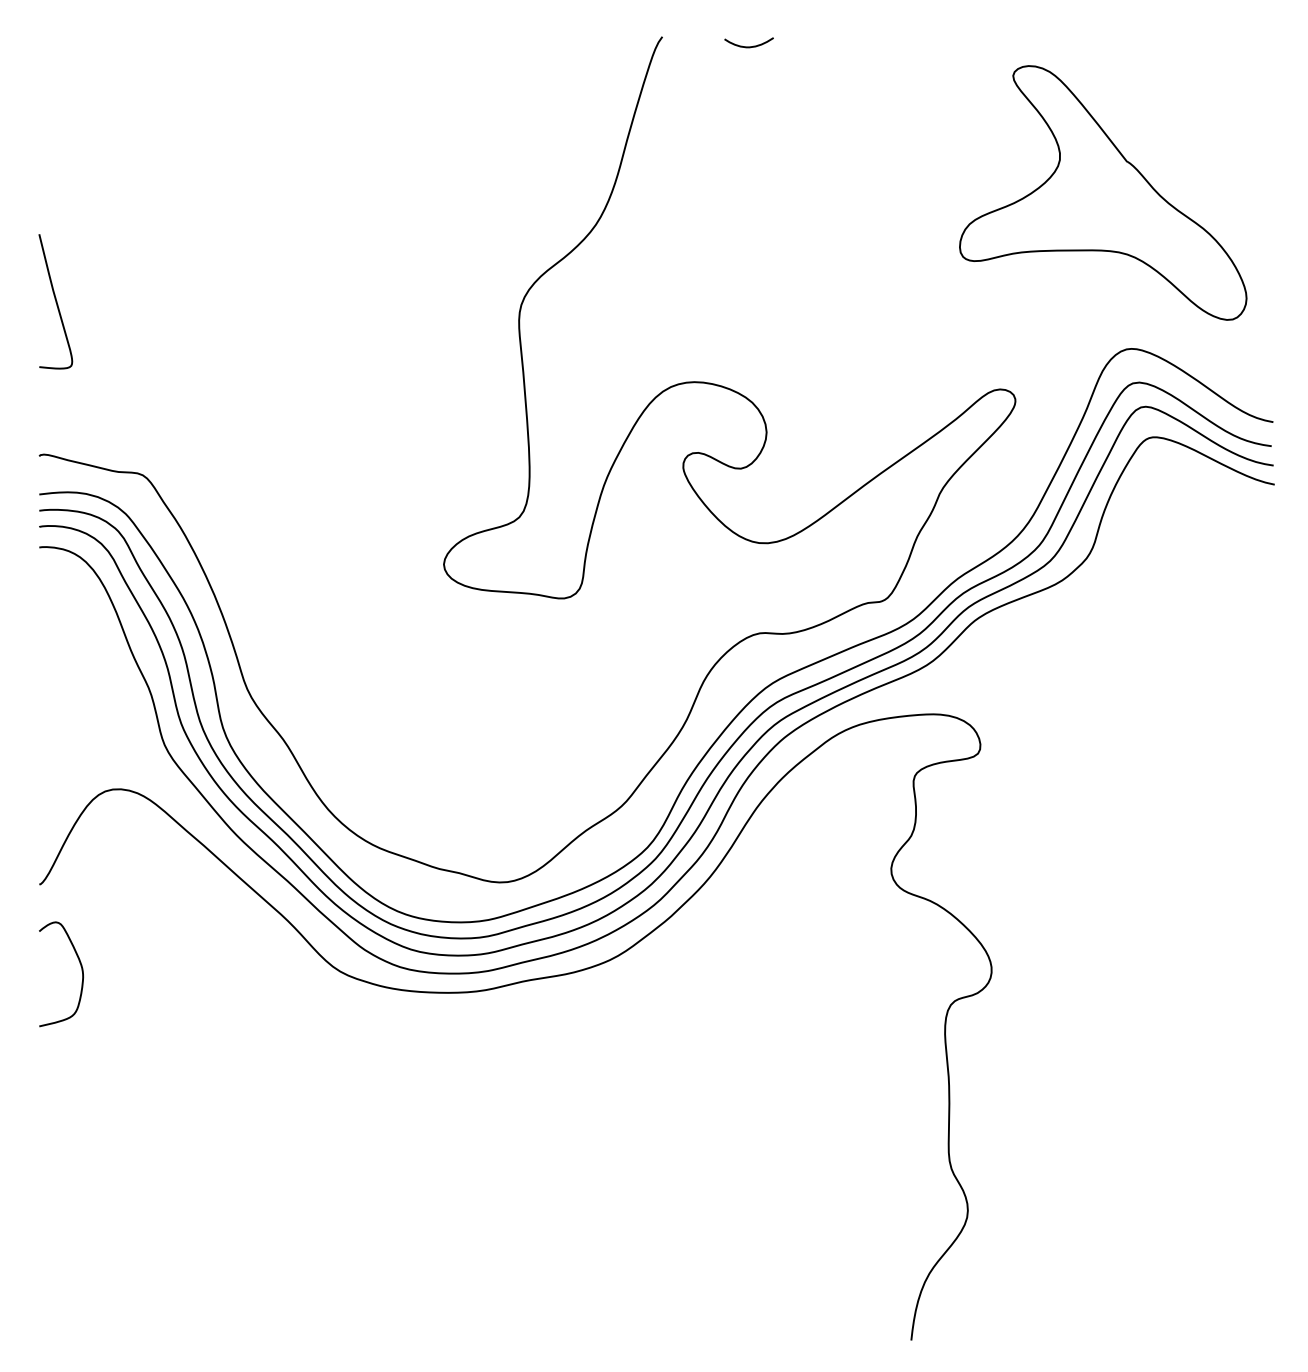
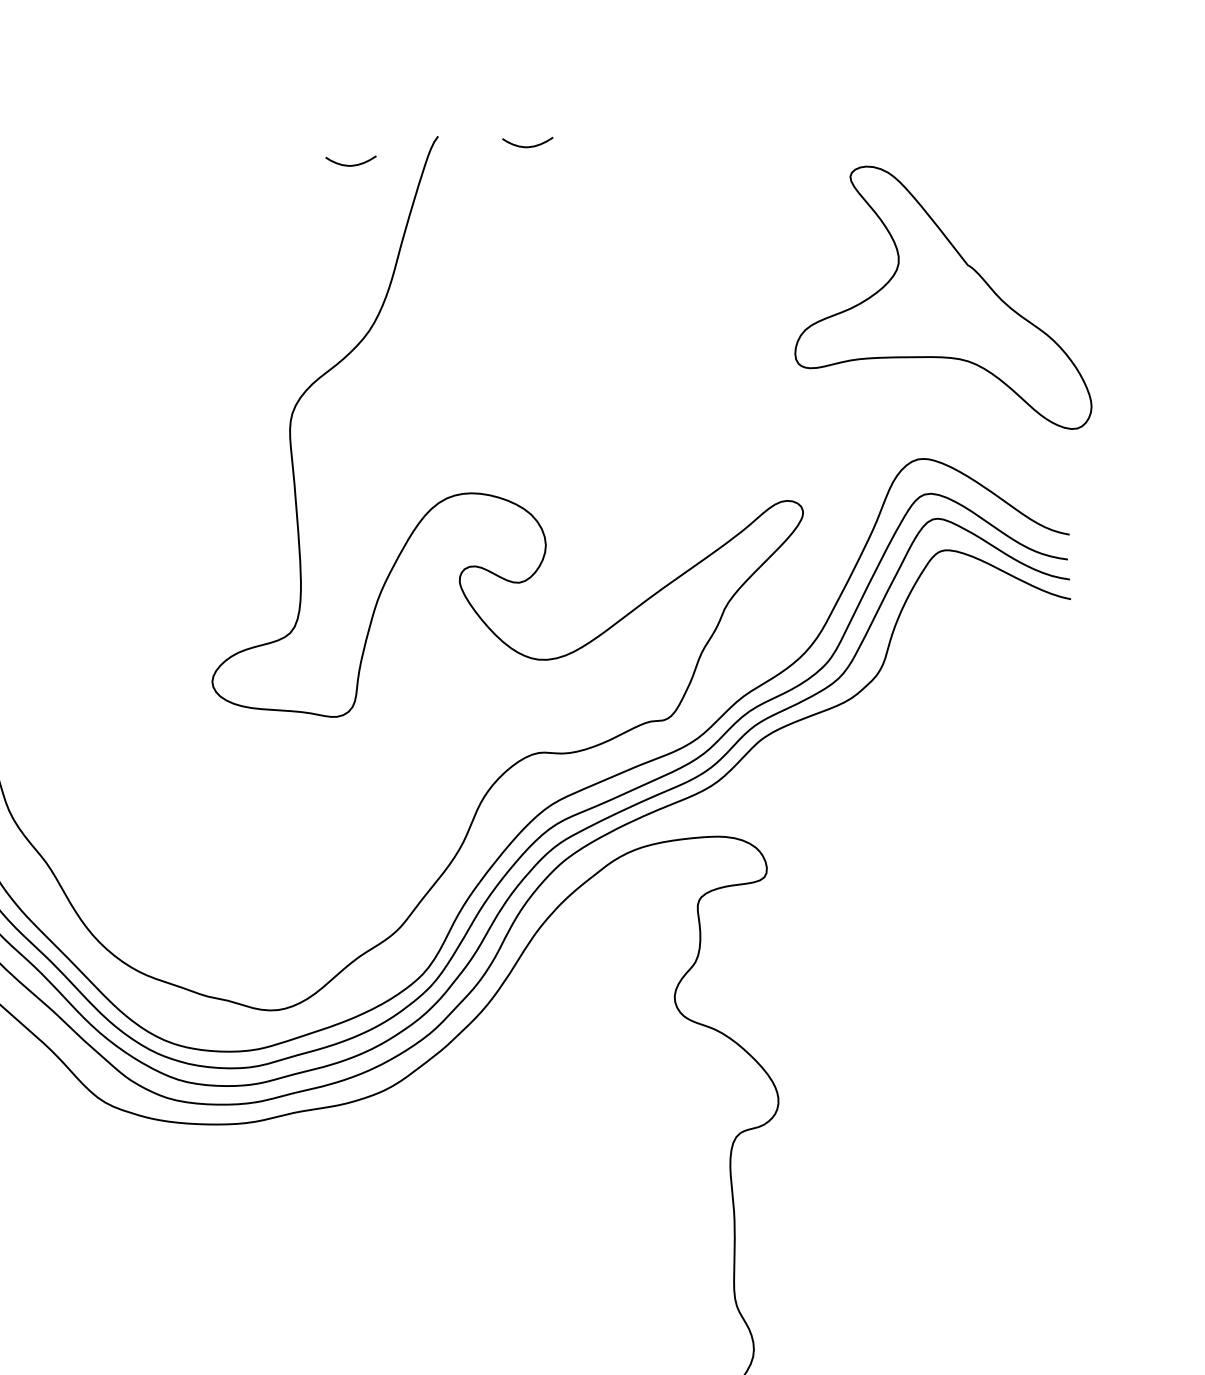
curve: (577, 64) -> (350, 164), added
part: (1103, 192) -> (943, 297), moved

